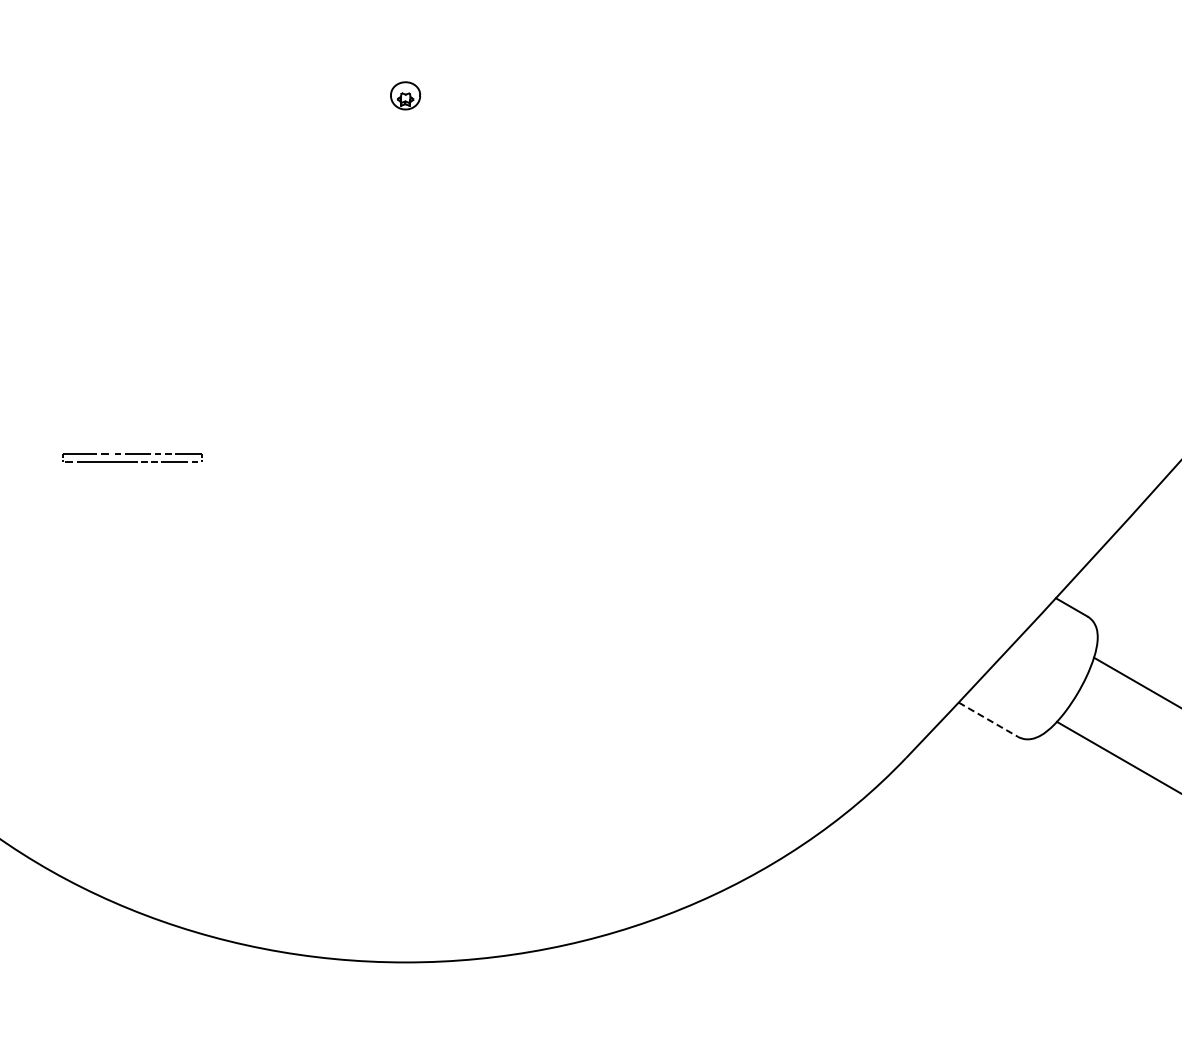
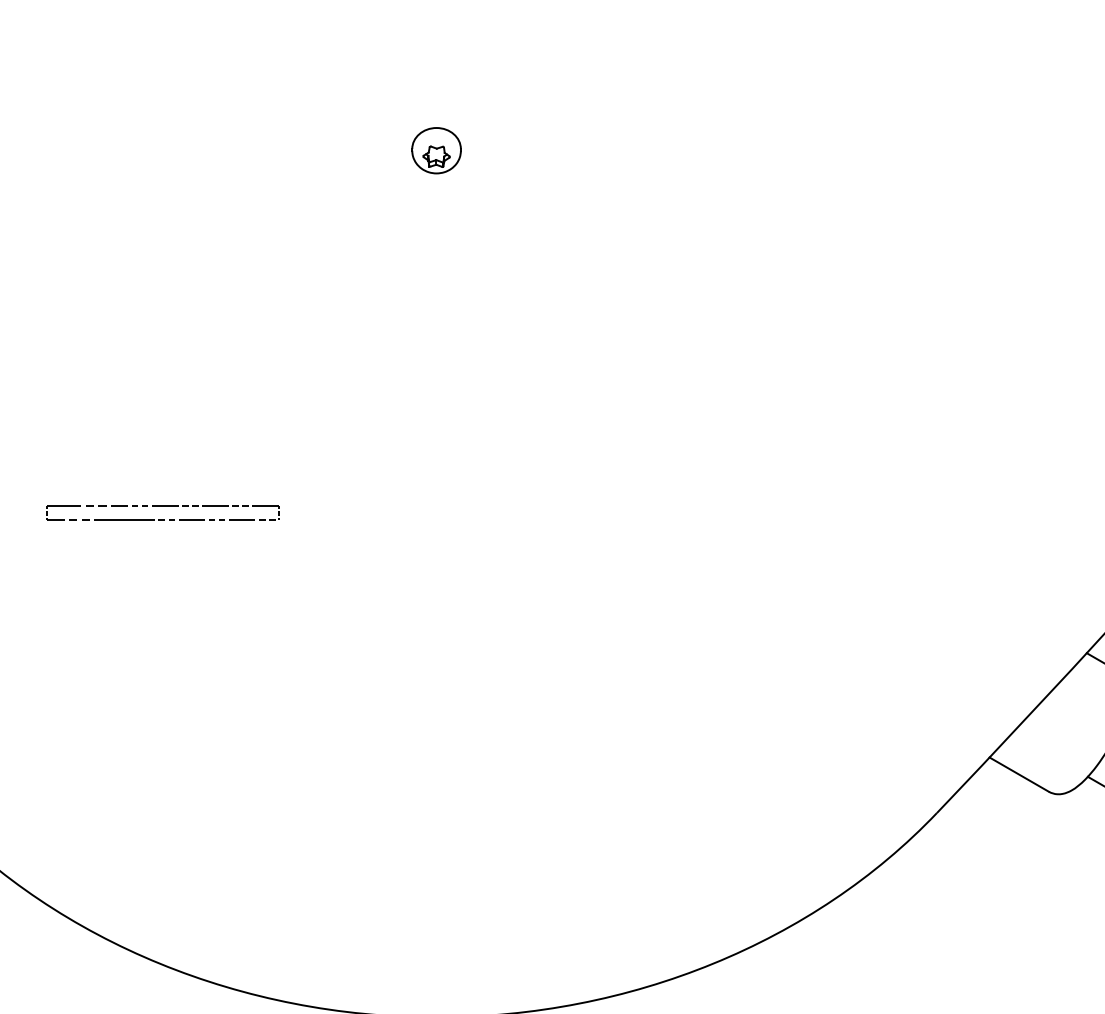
part: (405, 95) -> (436, 150), size x1.67
part: (131, 457) -> (162, 512), size x1.67
line: (988, 719) -> (1019, 774), dashed -> solid

